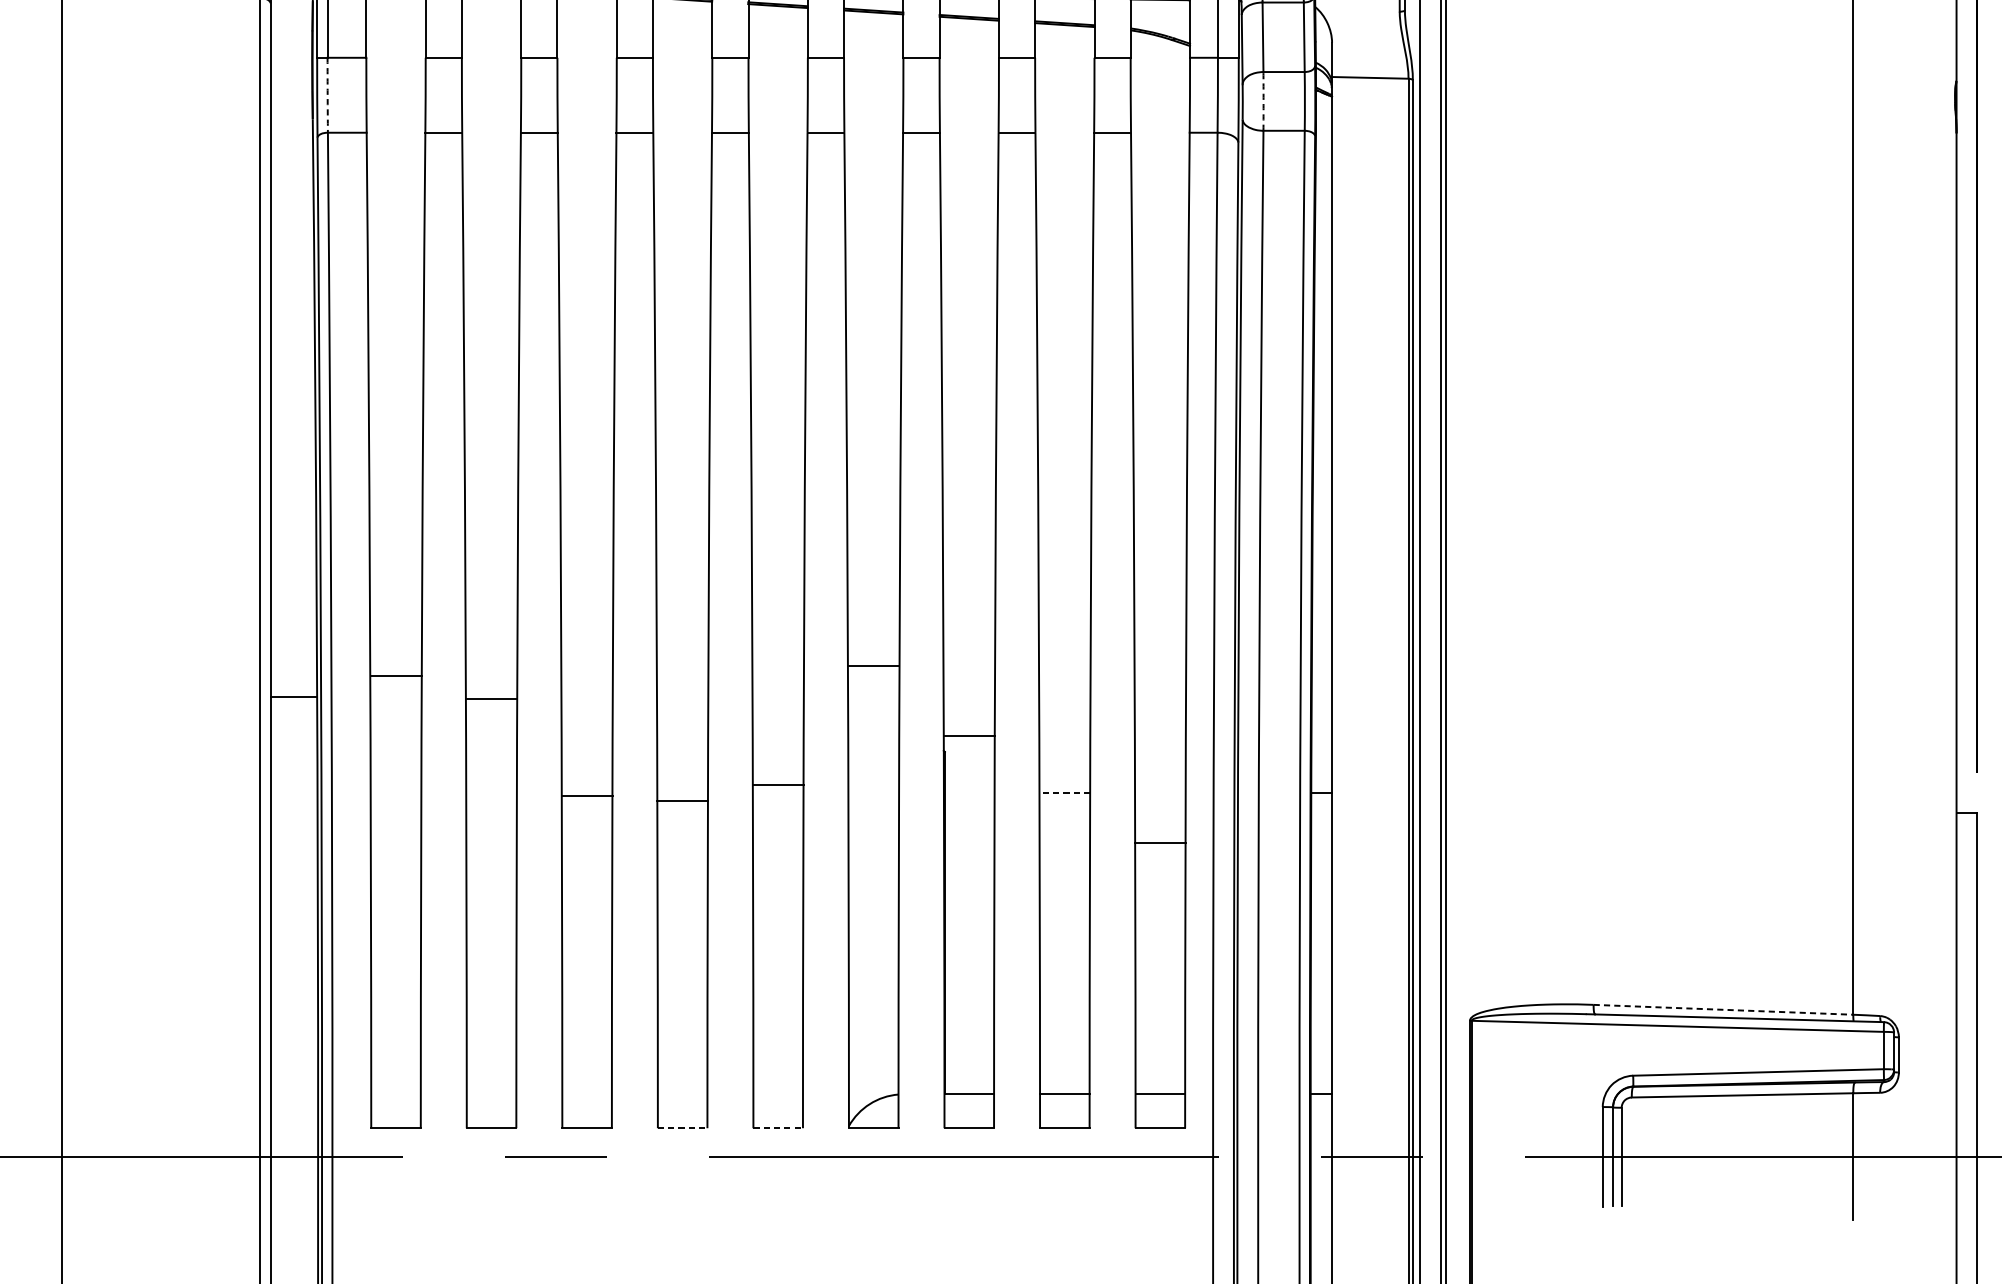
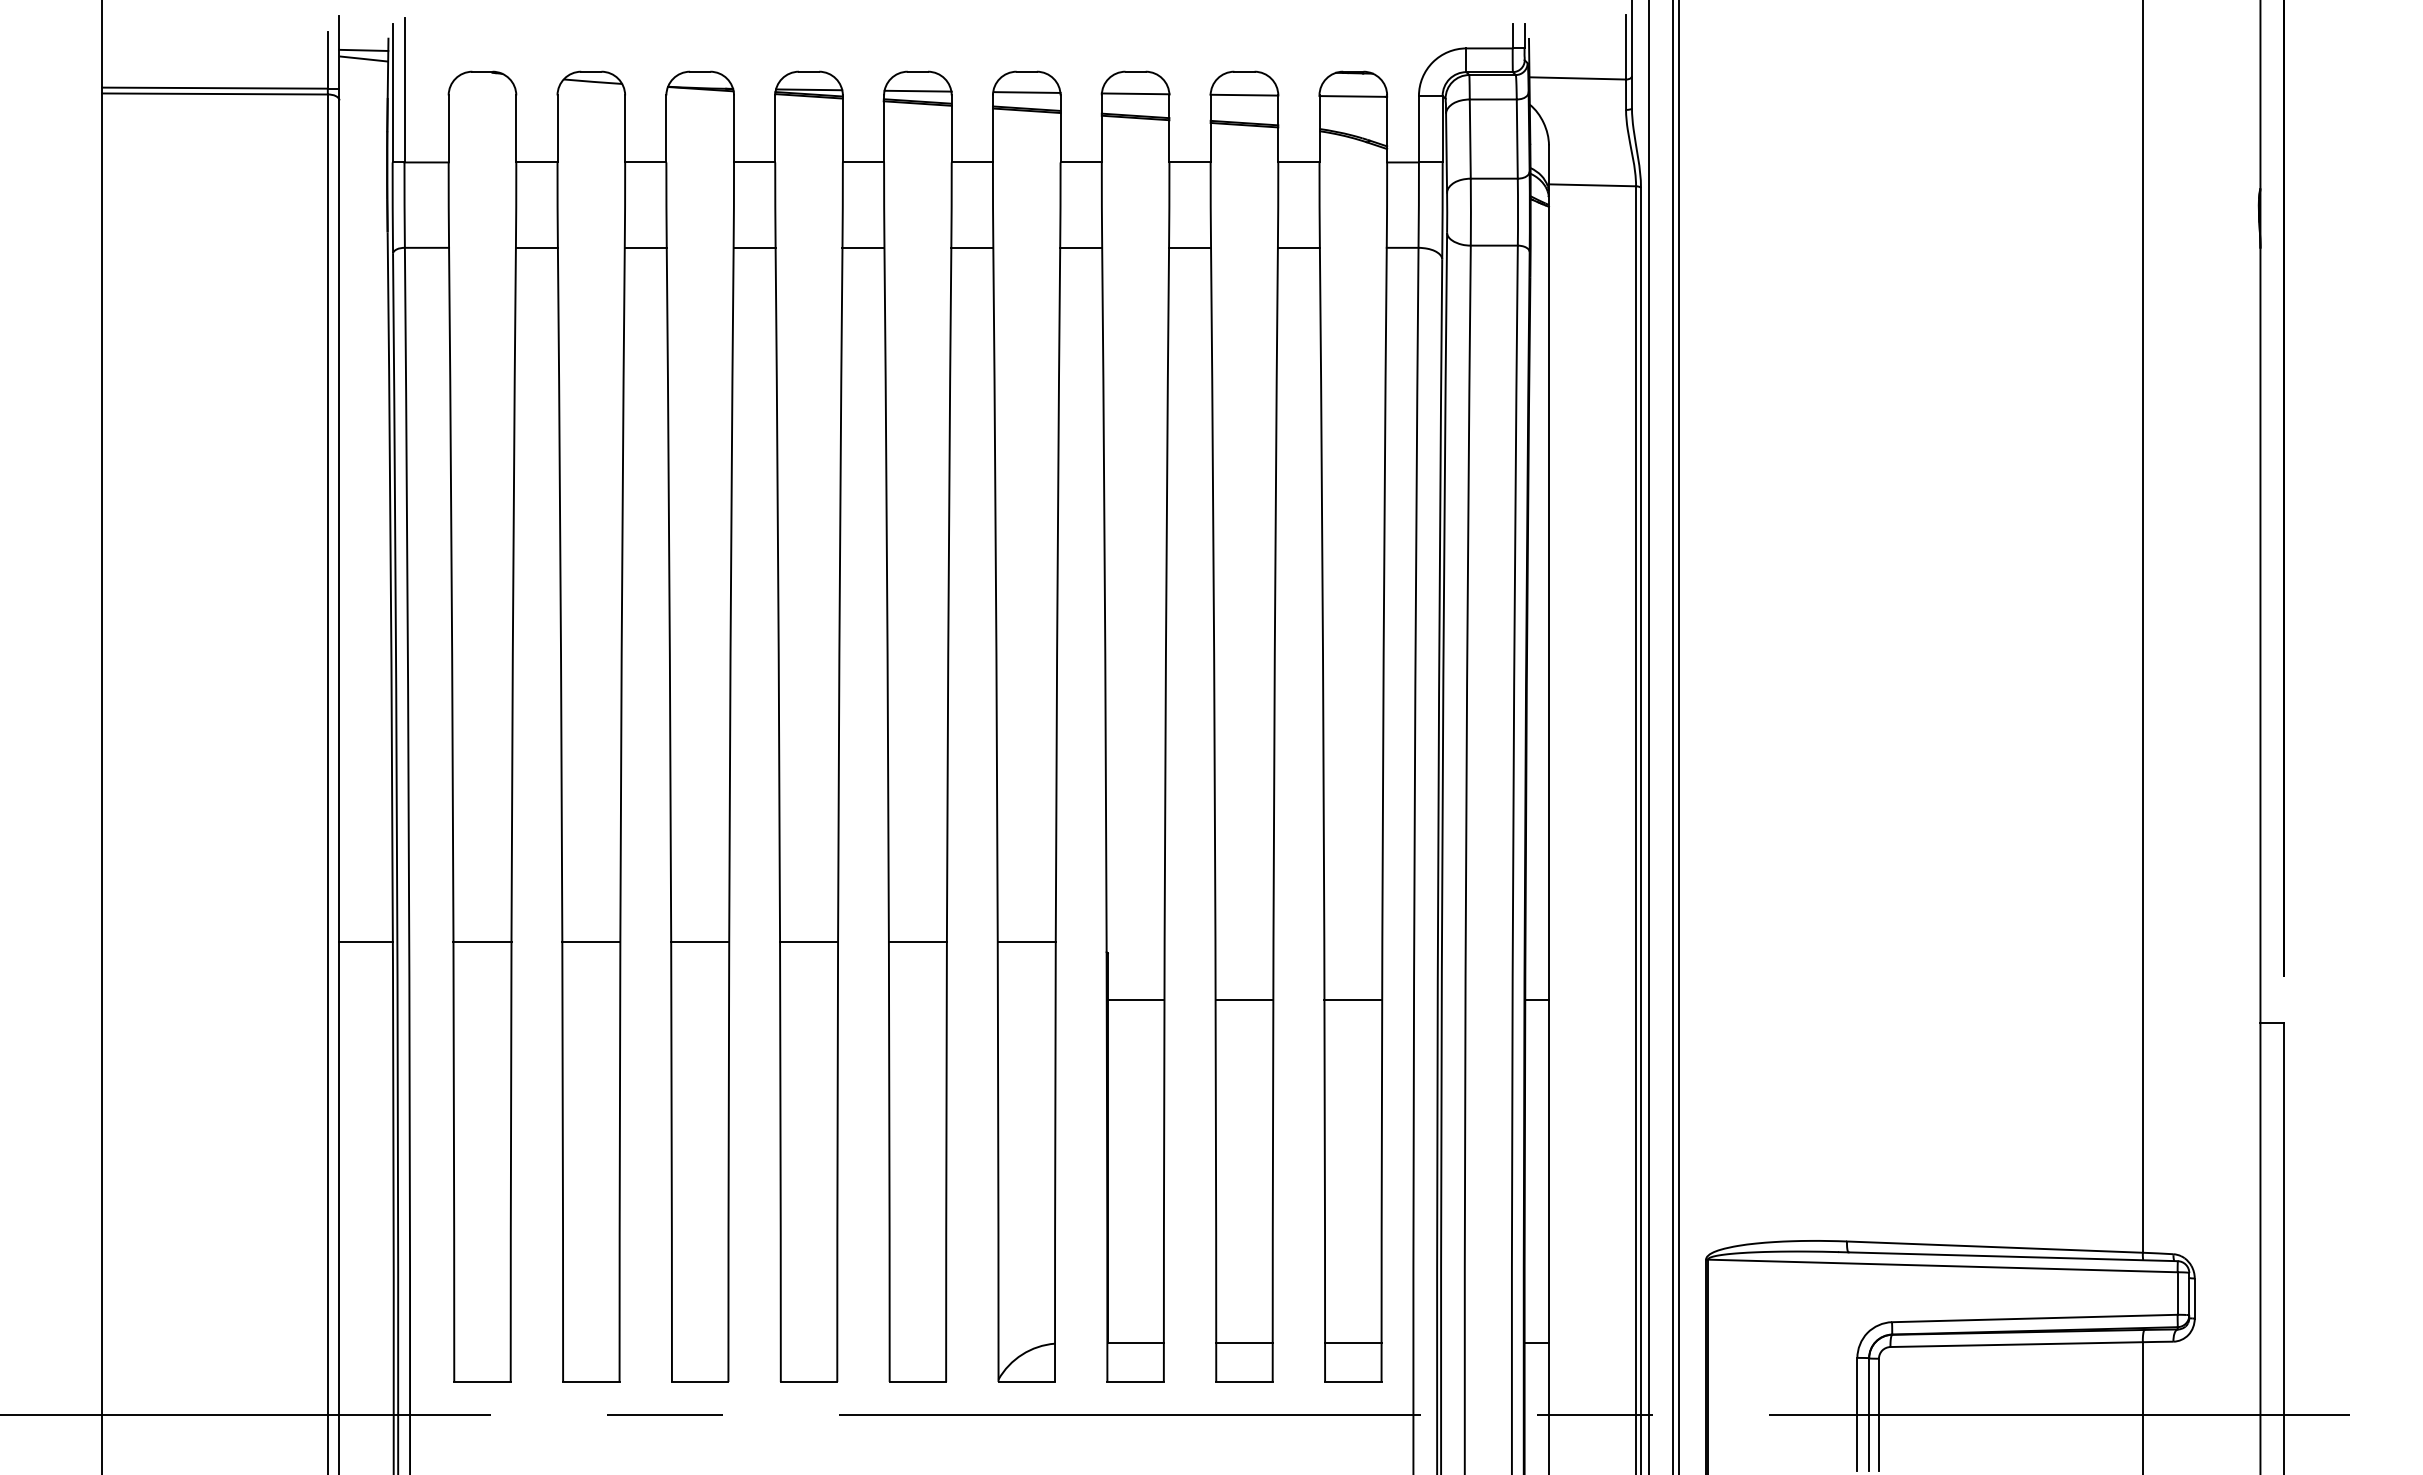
arc: (327, 95) -> (404, 205), dashed -> solid
arc: (1263, 101) -> (1470, 212), dashed -> solid
line: (873, 666) -> (1026, 941), moved
line: (396, 675) -> (482, 941), moved
line: (293, 696) -> (365, 941), moved
line: (491, 698) -> (591, 941), moved
line: (969, 735) -> (1135, 999), moved
line: (777, 784) -> (917, 941), moved
line: (1064, 792) -> (1244, 999), dashed -> solid
line: (587, 795) -> (700, 941), moved
line: (683, 801) -> (809, 941), moved
line: (1160, 842) -> (1353, 999), moved
line: (1723, 1010) -> (1995, 1247), dashed -> solid
line: (683, 1128) -> (809, 1382), dashed -> solid
line: (778, 1128) -> (918, 1382), dashed -> solid

